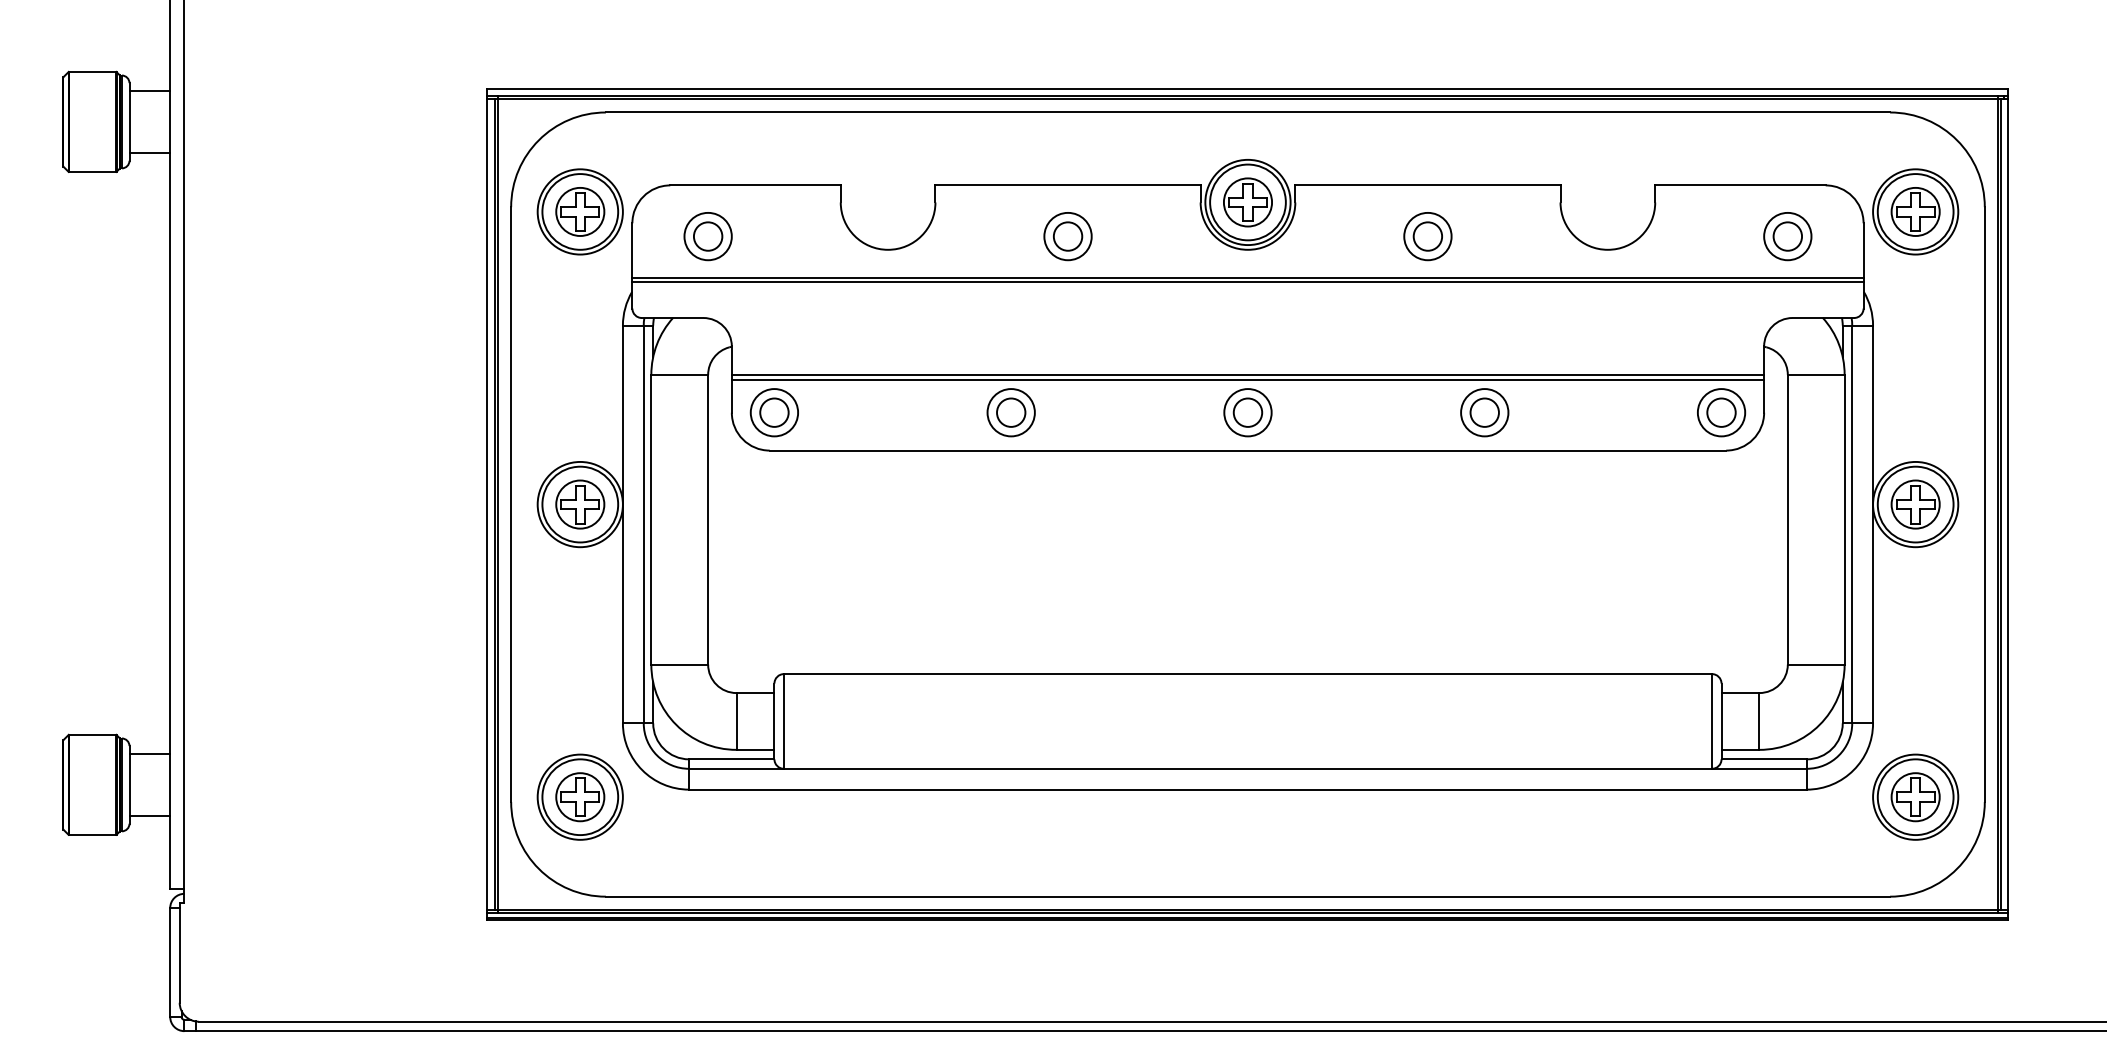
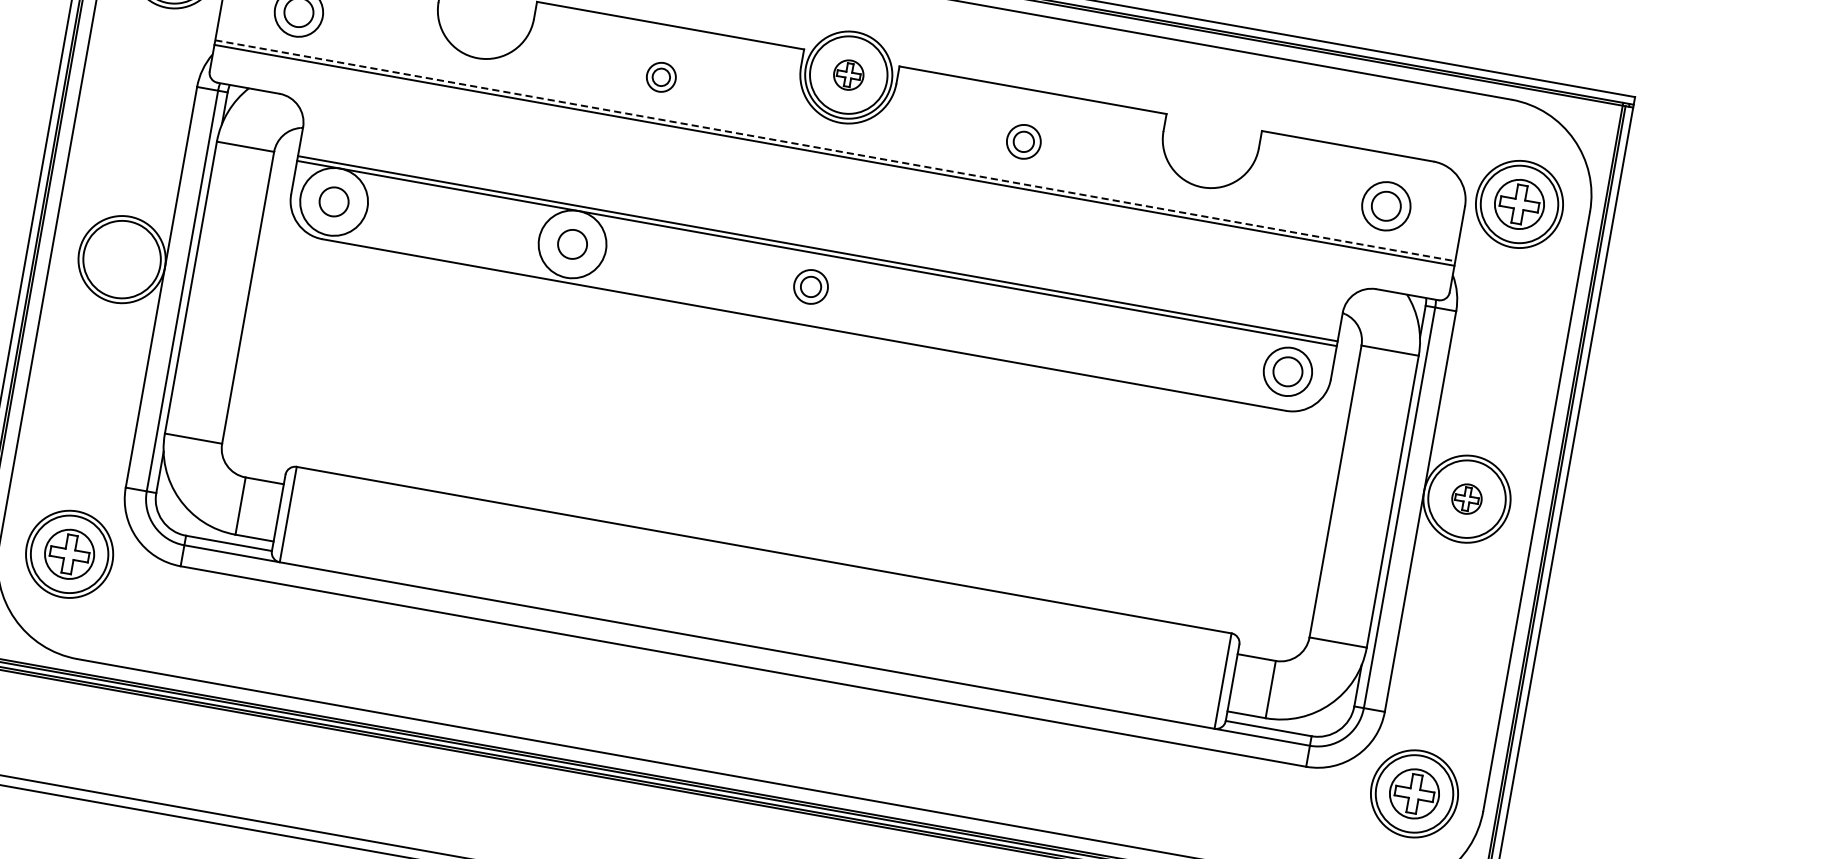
part: (1247, 202) -> (848, 75), size x0.6
part: (1067, 236) -> (660, 77), size x0.6
part: (1427, 236) -> (1023, 141), size x0.7
line: (1247, 277) -> (834, 150), solid -> dashed
circle: (774, 412) -> (334, 201), size x1.4
circle: (1010, 412) -> (571, 244), size x1.4
part: (1247, 412) -> (810, 286), size x0.7
part: (1484, 412) -> (1049, 329), removed
part: (580, 504) -> (122, 259), removed
part: (1915, 504) -> (1466, 499), size x0.6

